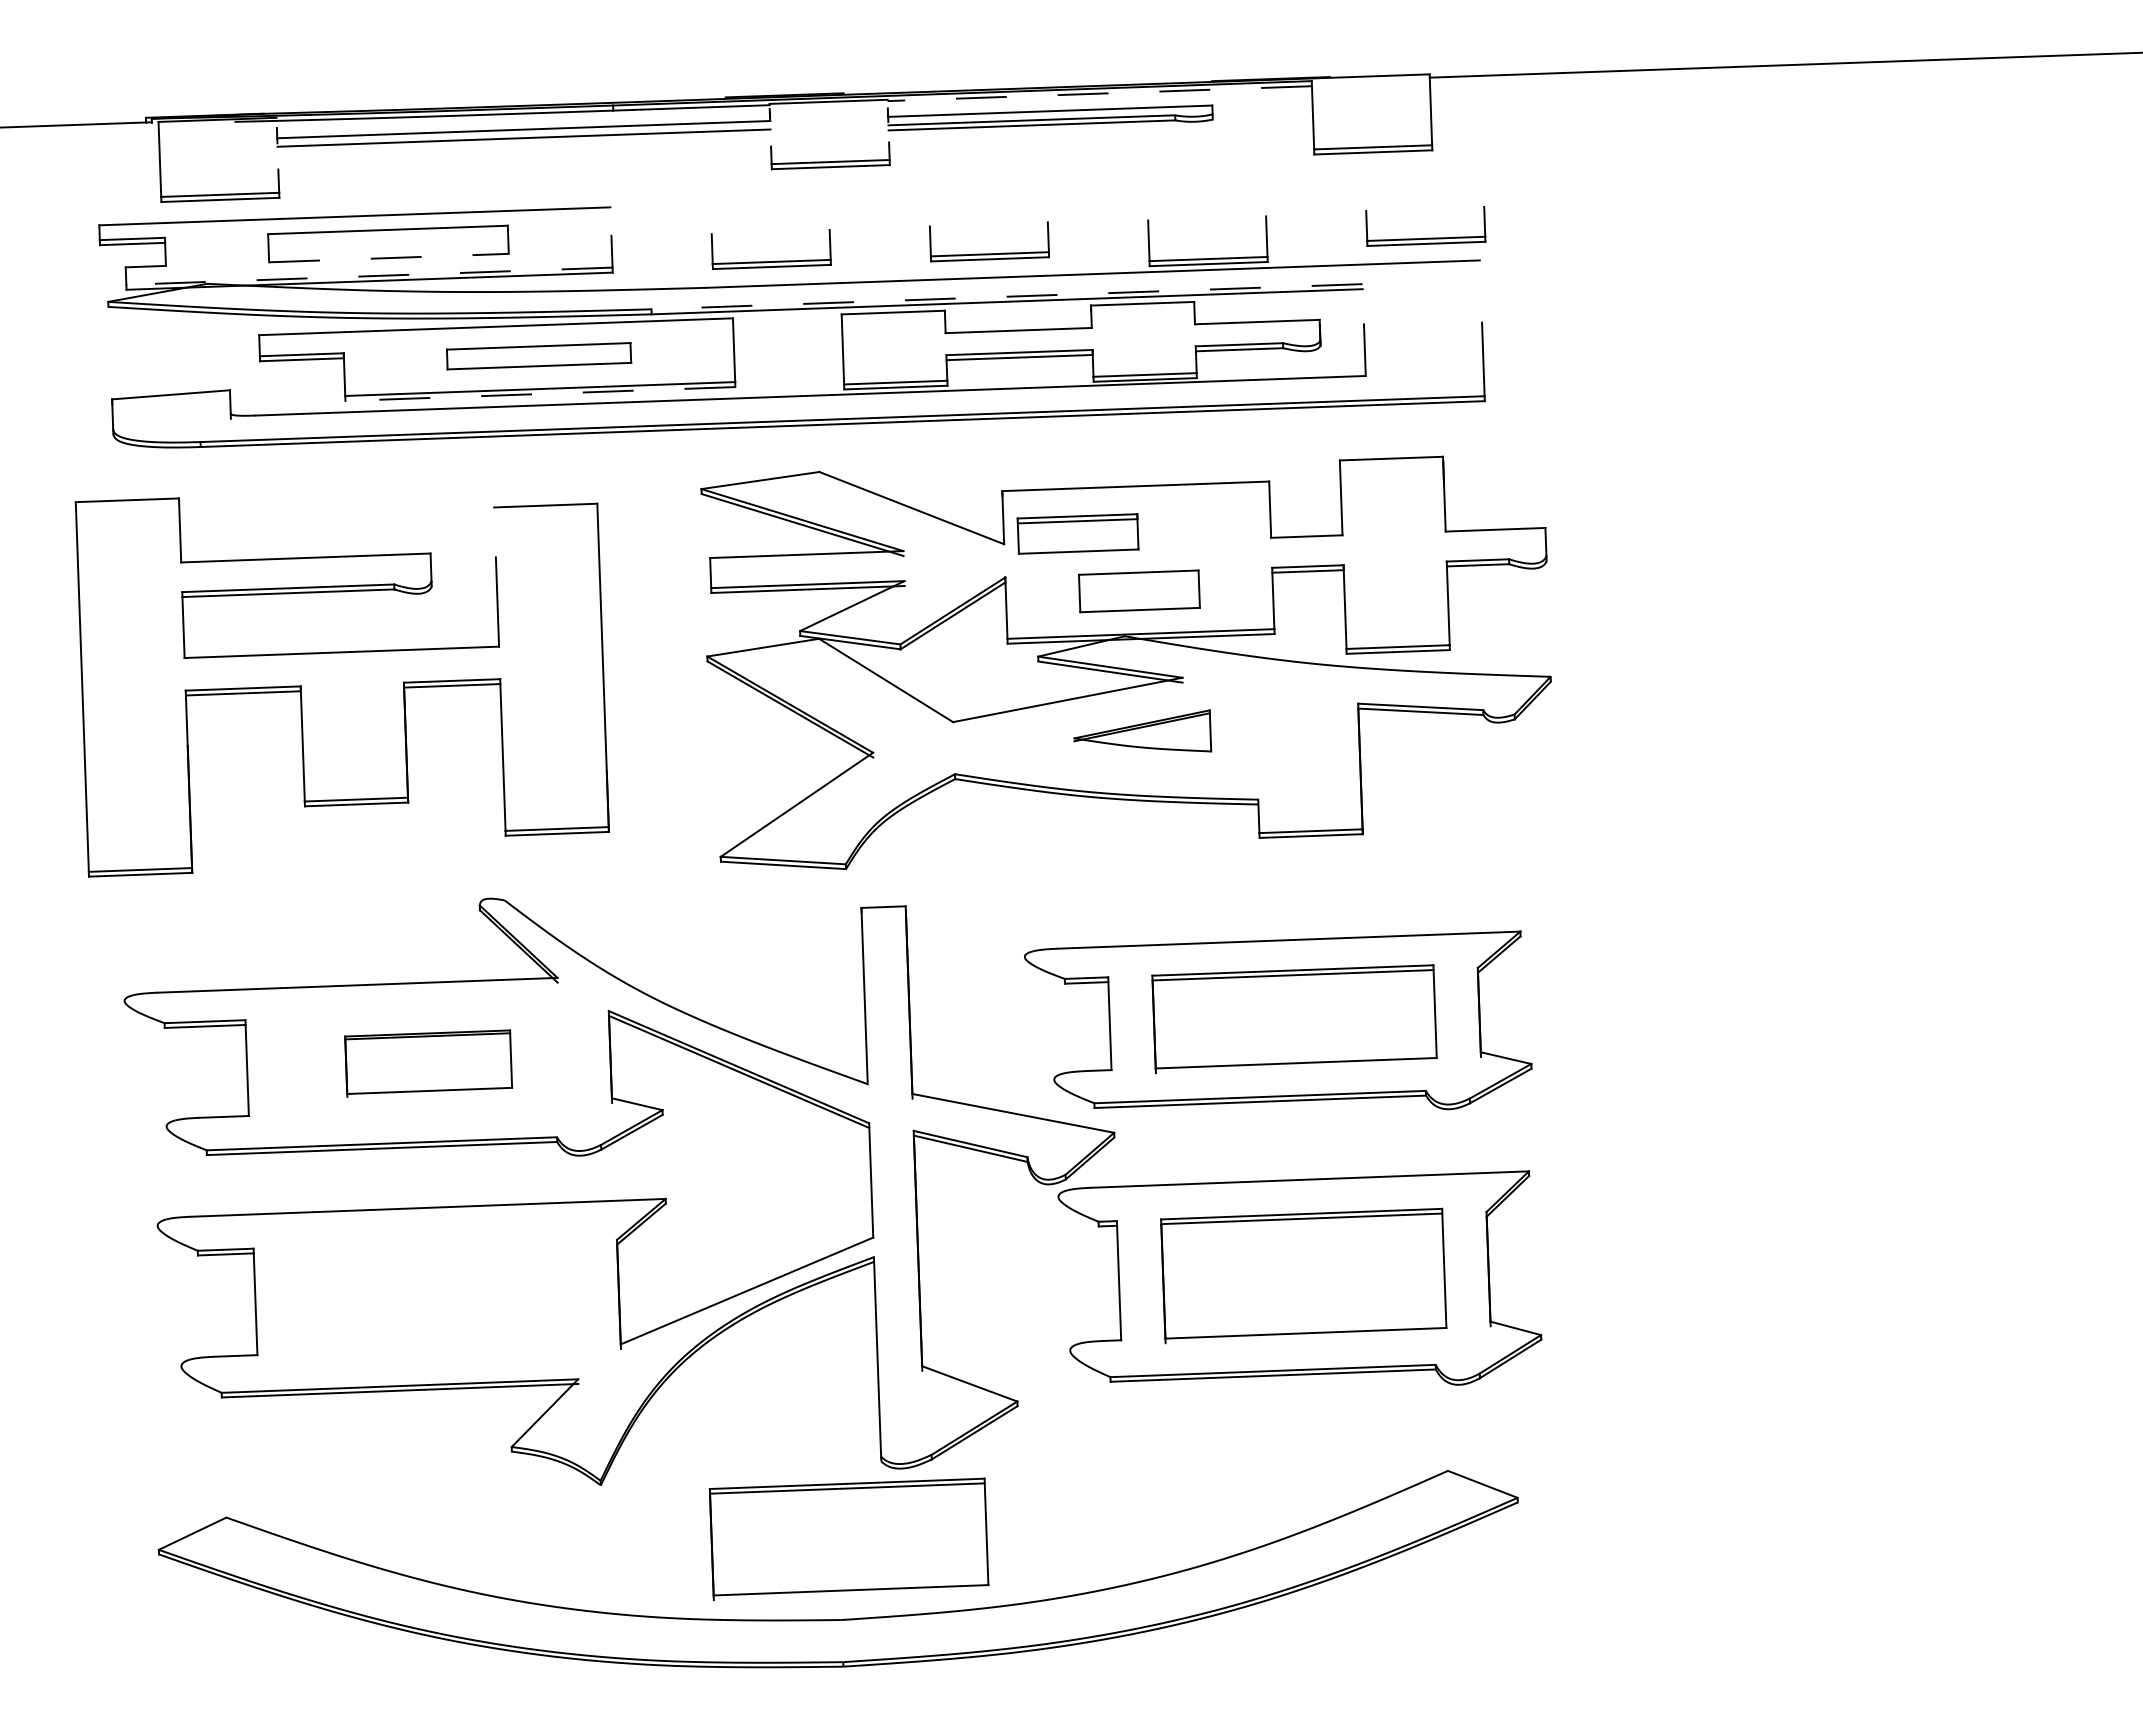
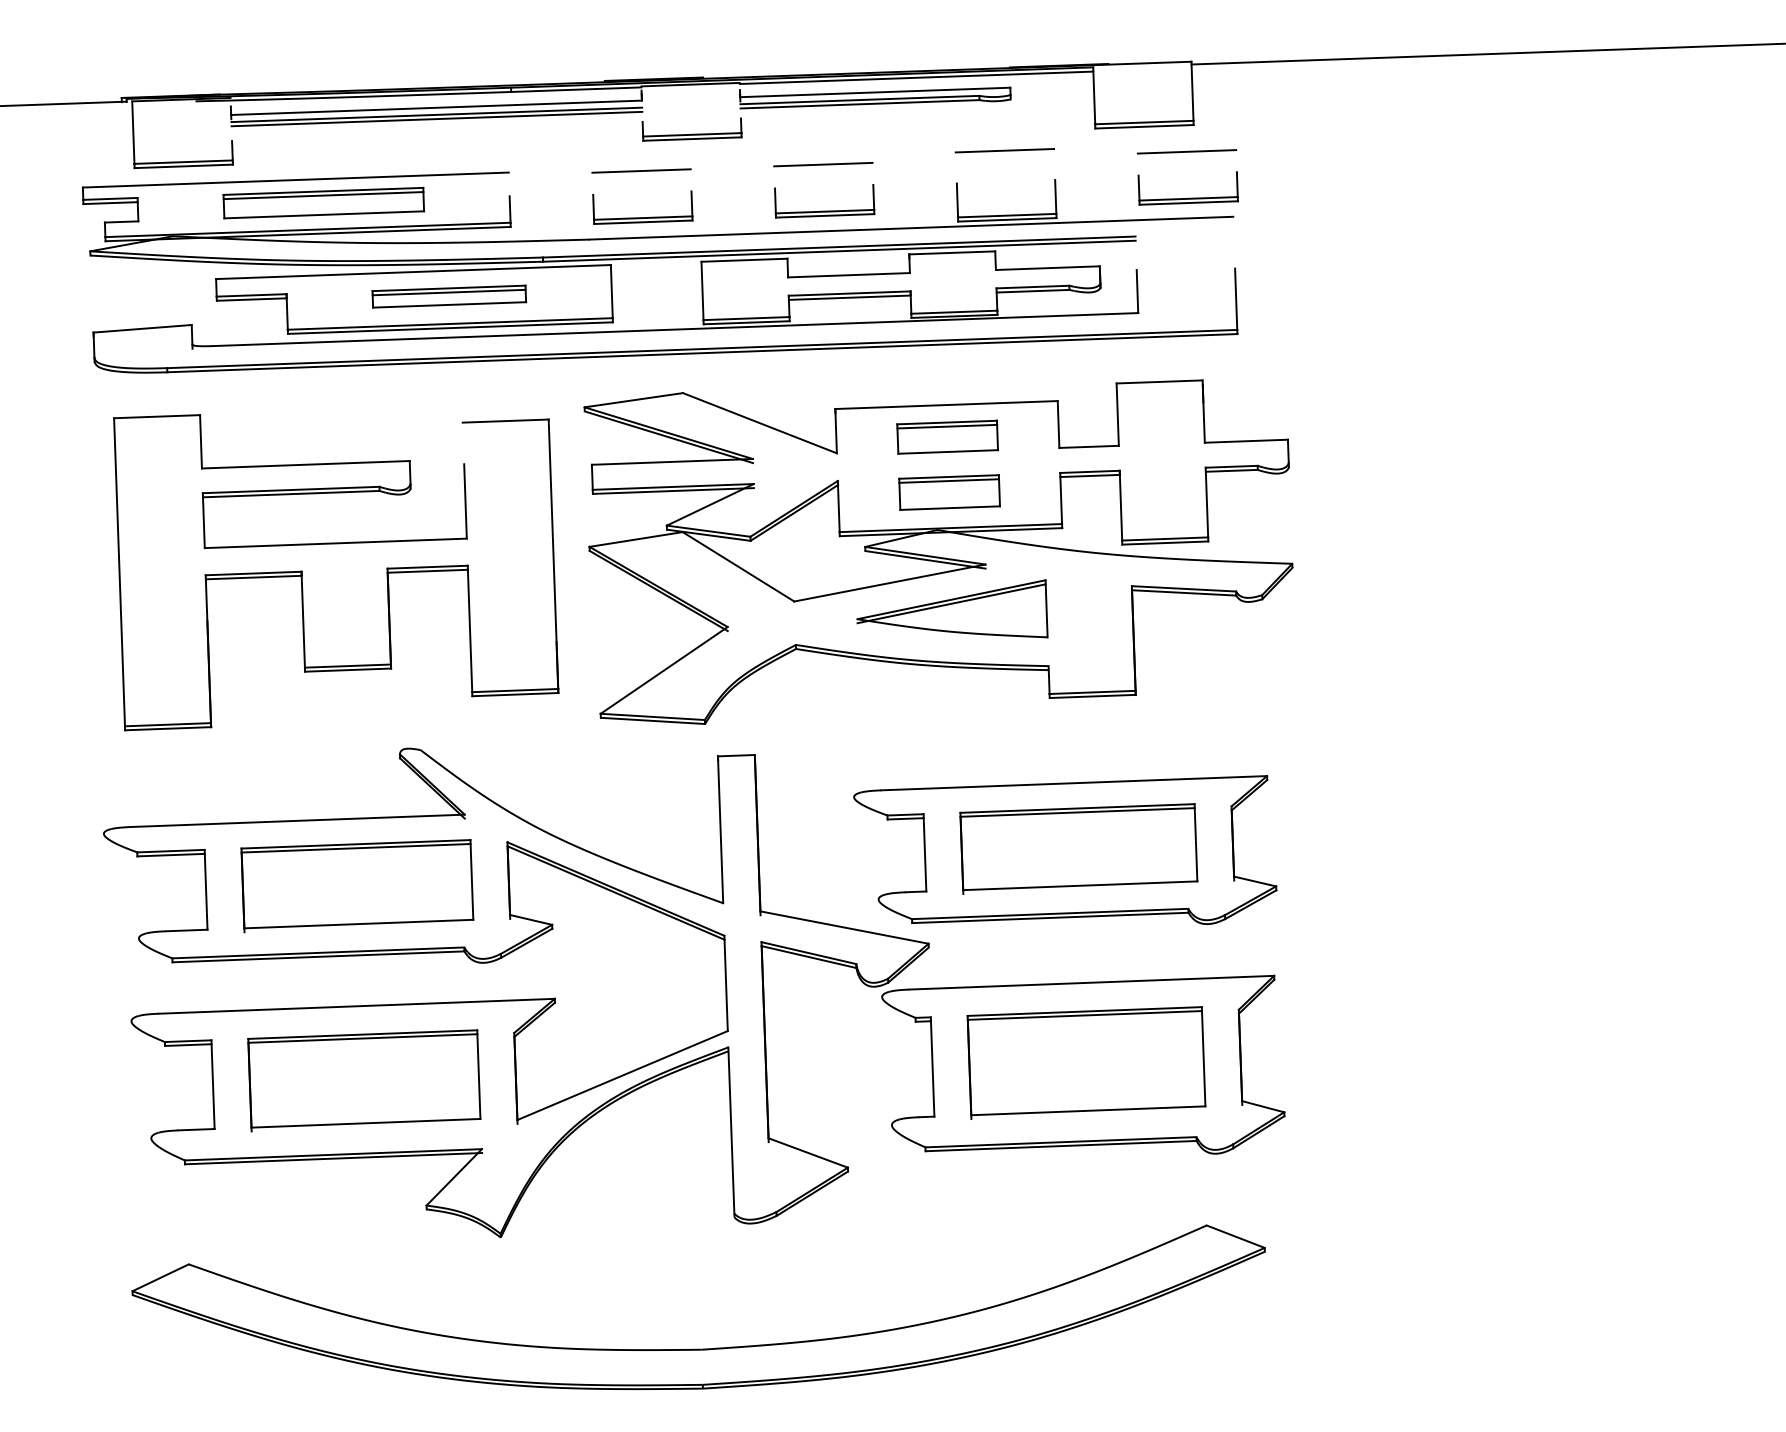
line: (1099, 93) -> (916, 77), dashed -> solid
line: (523, 142) -> (436, 118), added
line: (1205, 181) -> (1004, 151), added
line: (1424, 182) -> (1187, 151), added
line: (987, 197) -> (823, 164), added
line: (769, 205) -> (641, 171), added
line: (387, 234) -> (323, 195), added
line: (388, 258) -> (323, 215), dashed -> solid
line: (368, 276) -> (307, 230), dashed -> solid
line: (1007, 296) -> (839, 246), dashed -> solid
line: (538, 351) -> (448, 292), added
line: (539, 394) -> (449, 328), dashed -> solid
part: (1077, 533) -> (947, 436), moved
line: (1138, 577) -> (948, 481), added
part: (341, 653) -> (335, 544), moved
part: (1142, 730) -> (952, 608), size x1.67
part: (428, 1063) -> (357, 885), size x1.67
part: (848, 1538) -> (363, 1080), moved

